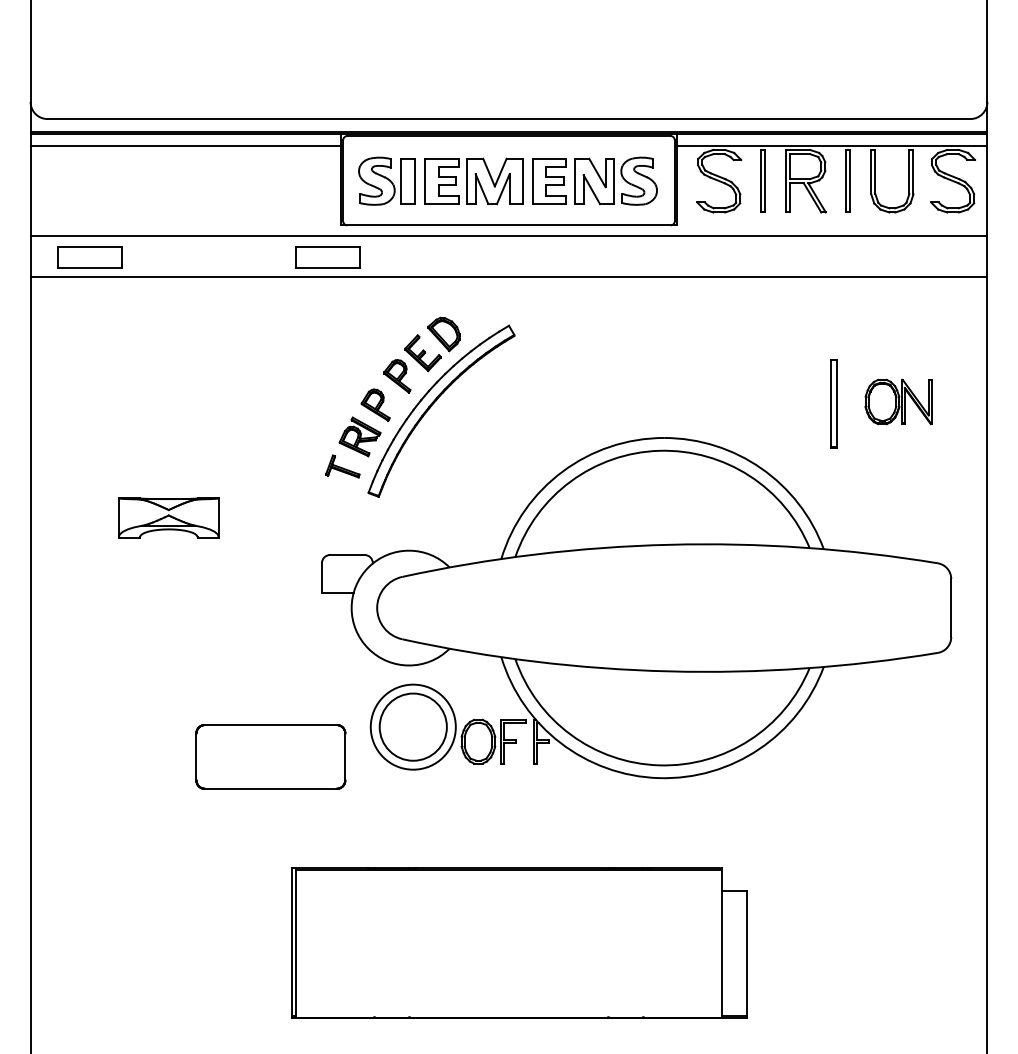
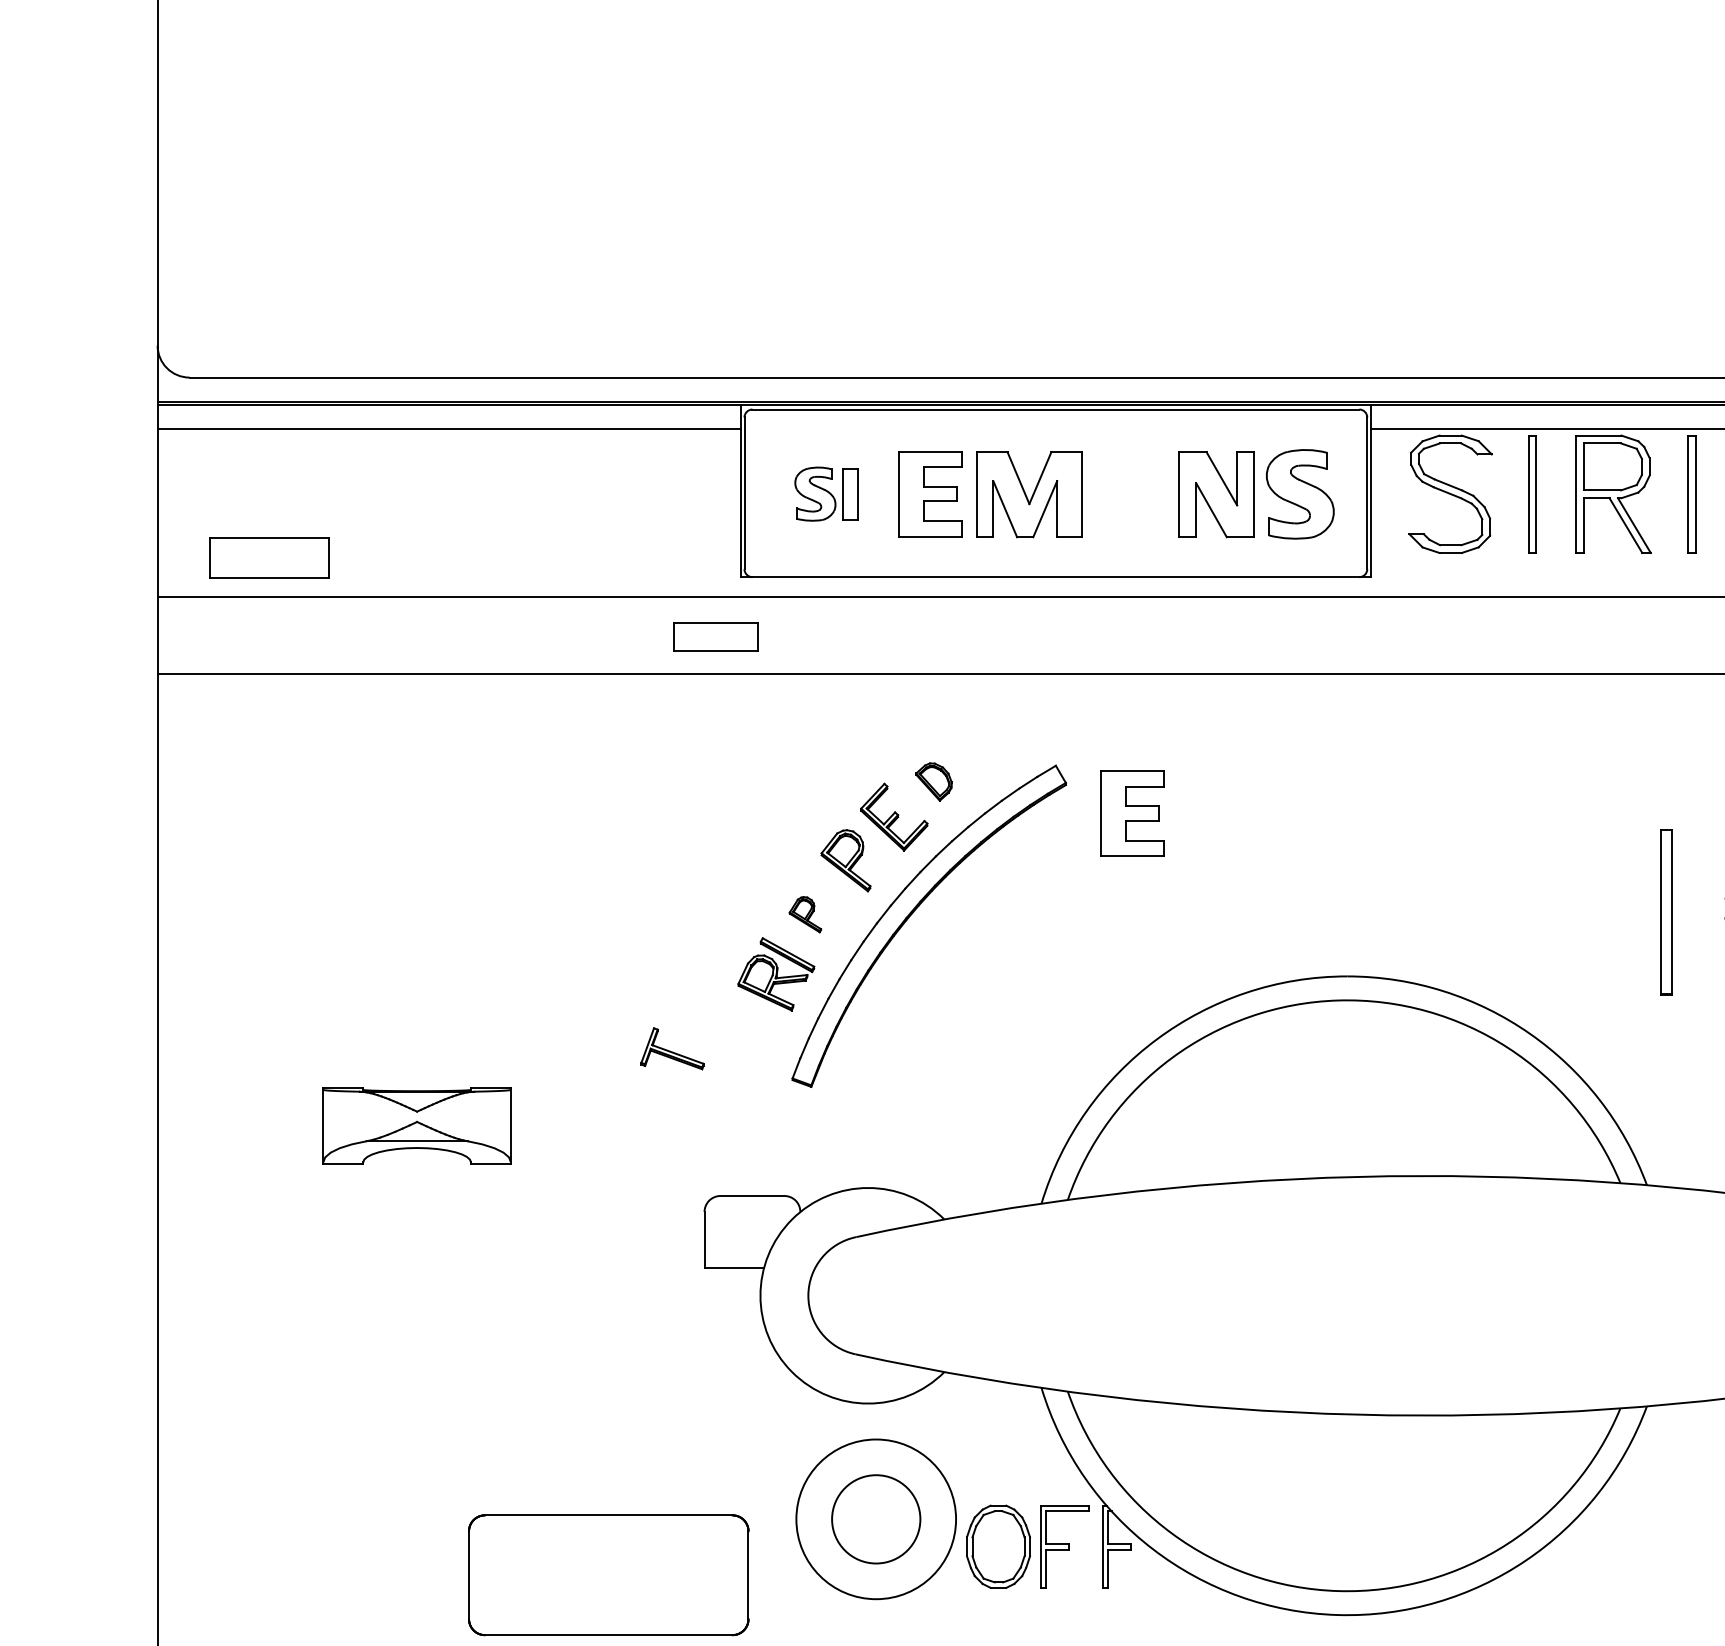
part: (386, 180) -> (825, 492), size x0.6
part: (549, 181) -> (1131, 814), moved
part: (89, 257) -> (268, 558), moved
part: (327, 257) -> (715, 637), size x0.7
part: (443, 334) -> (932, 782), size x0.6
part: (375, 404) -> (805, 913), size x0.6
part: (342, 466) -> (671, 1048), moved
circle: (412, 726) -> (874, 1518), size x0.7

